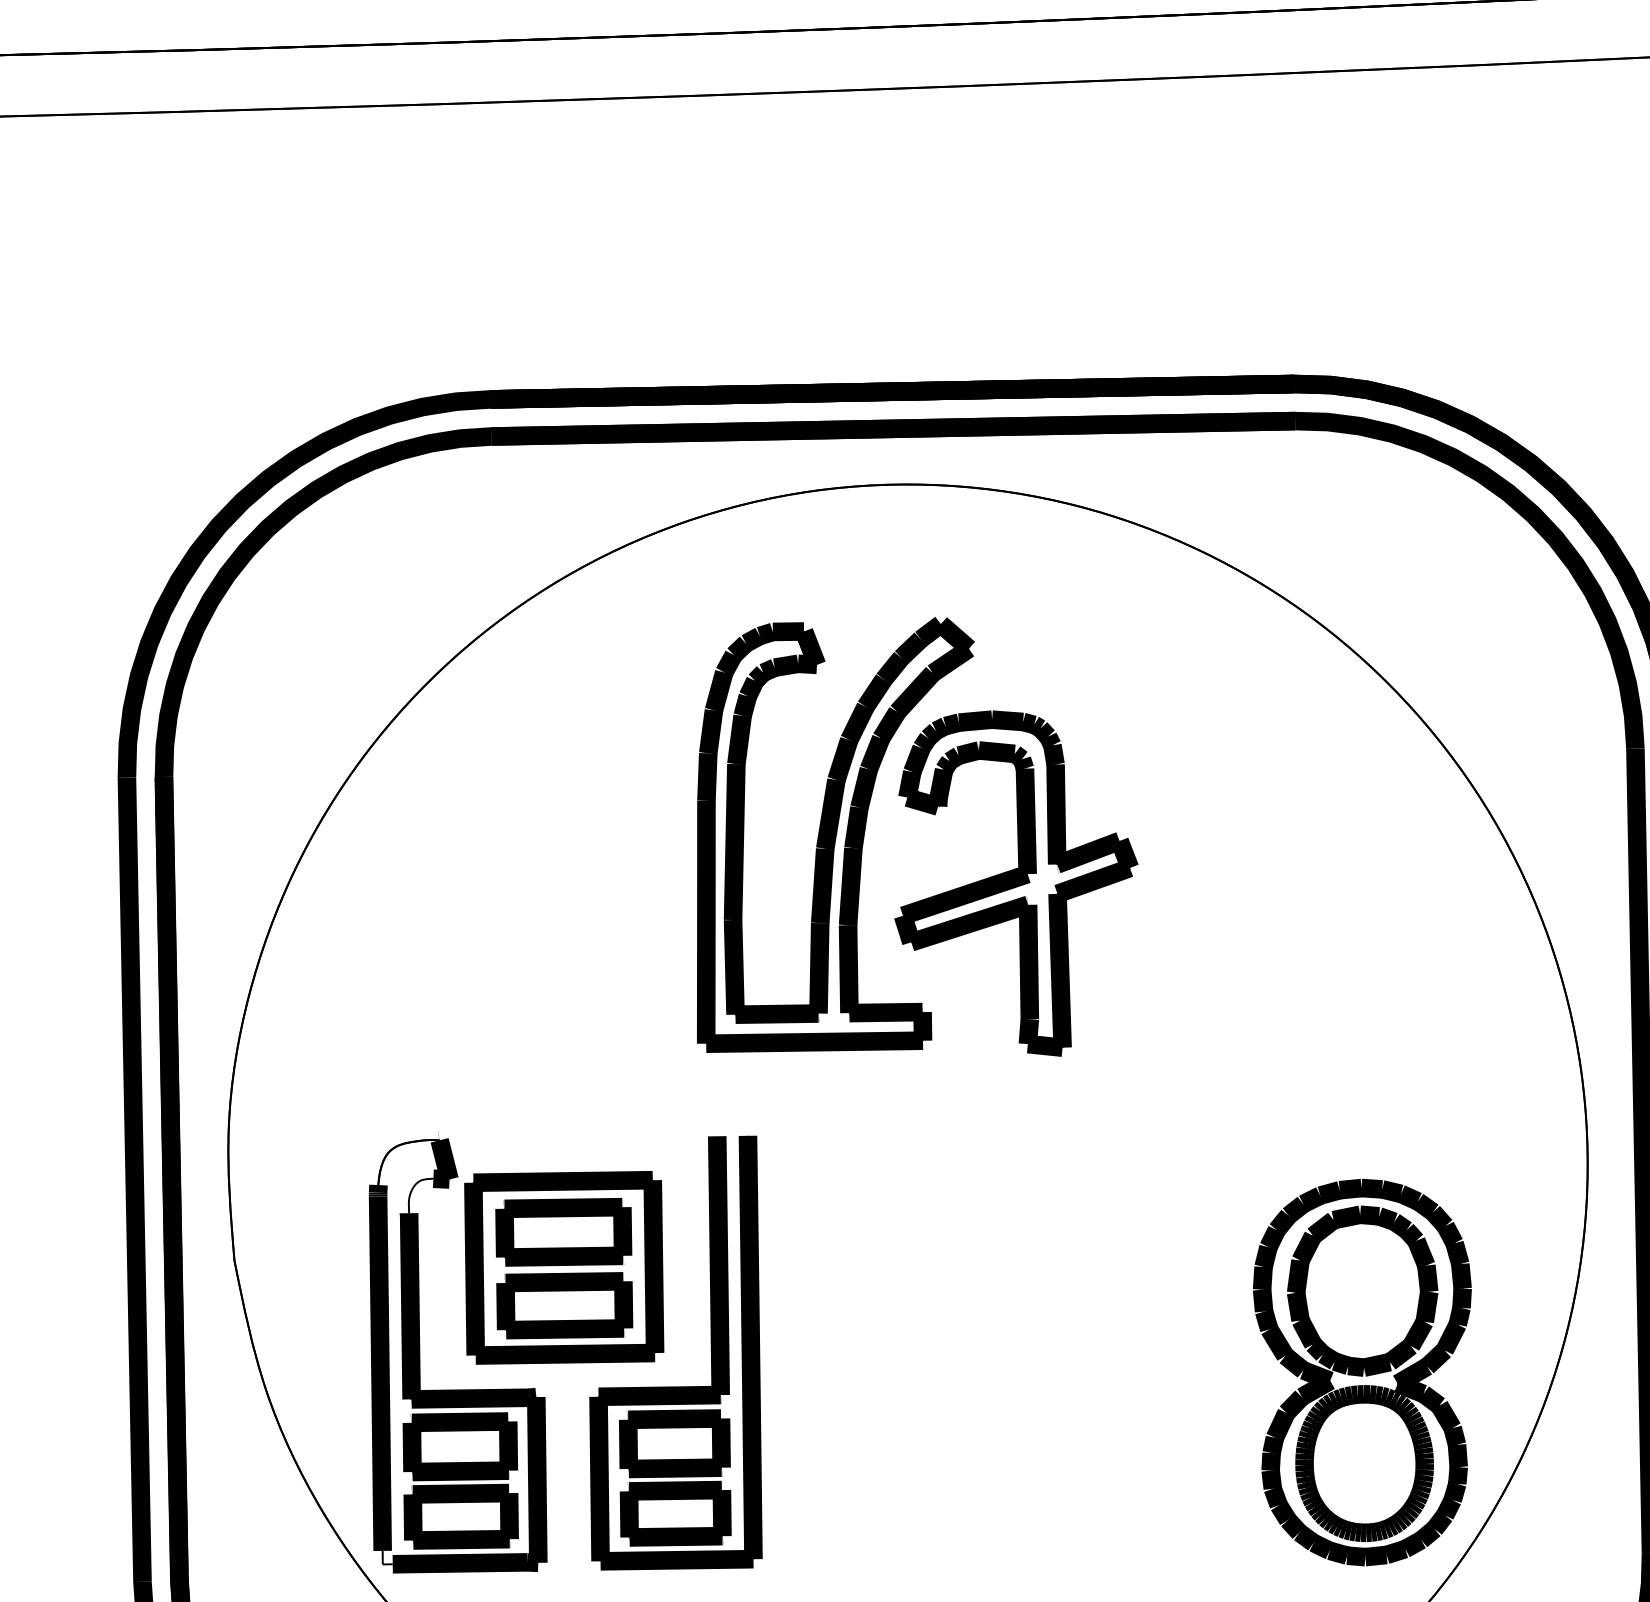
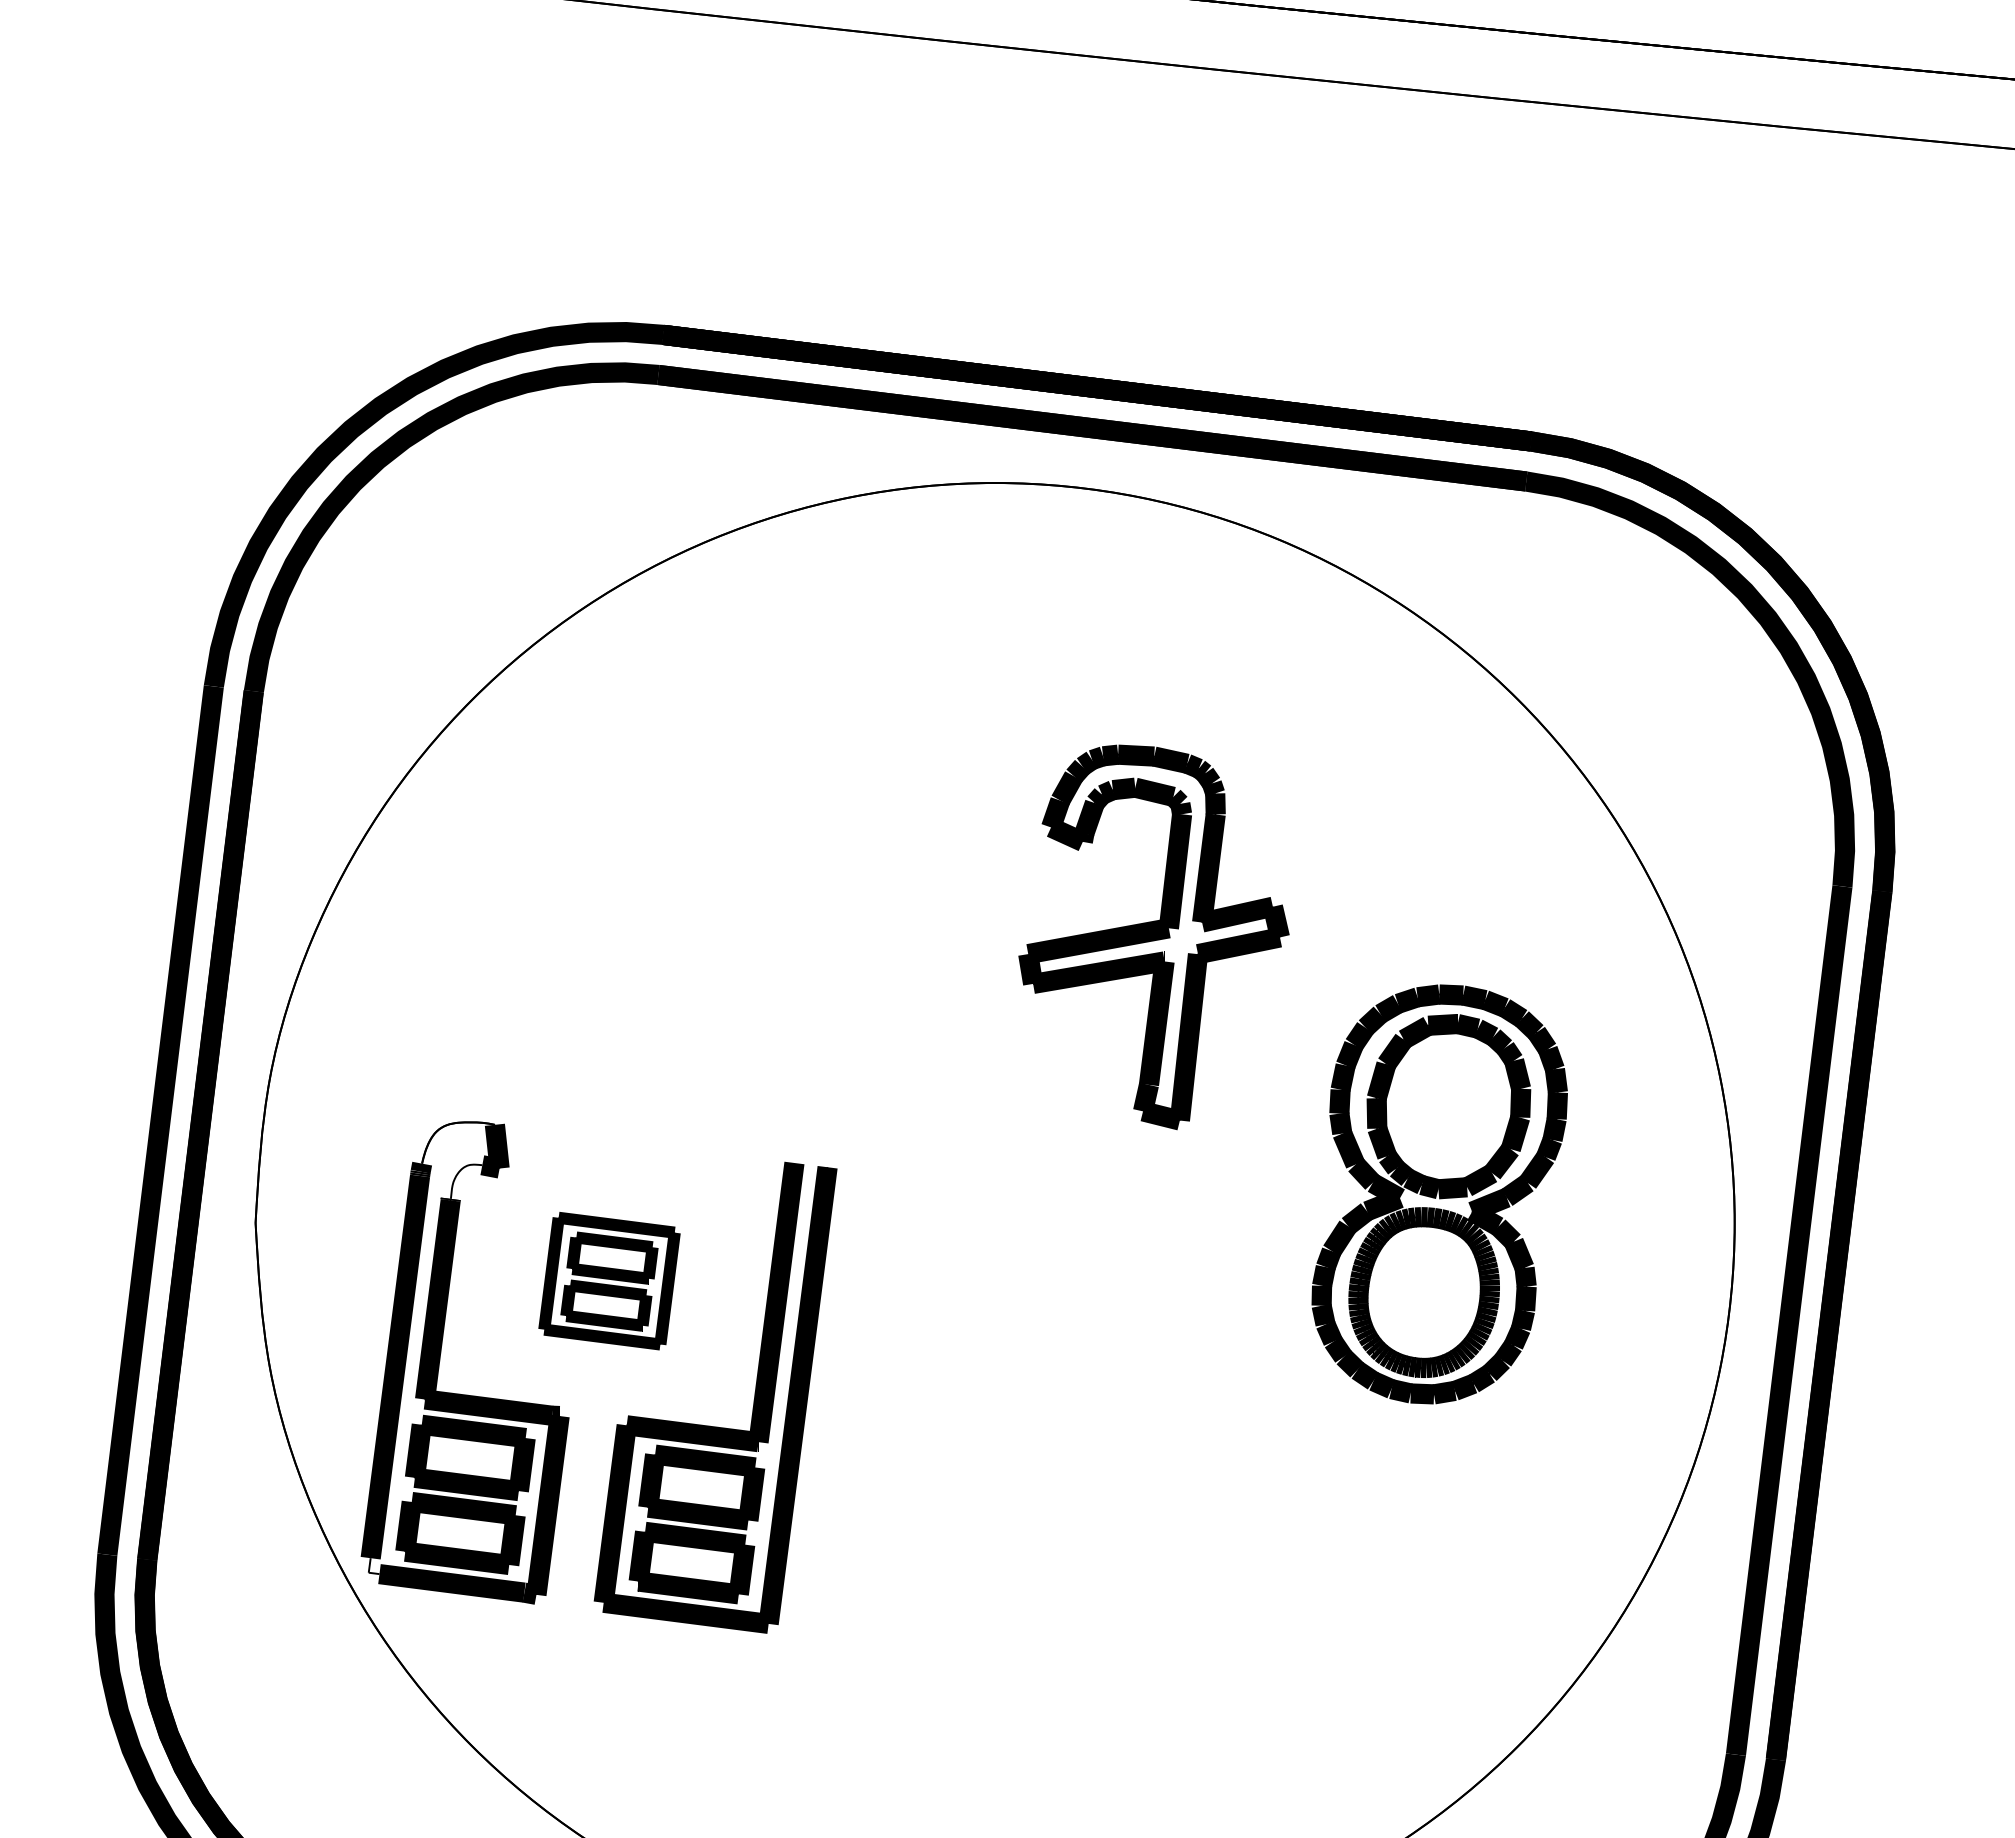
part: (834, 837) -> (966, 859), removed
part: (564, 1267) -> (609, 1280), size x0.6
part: (1365, 1372) -> (1439, 1194), moved

